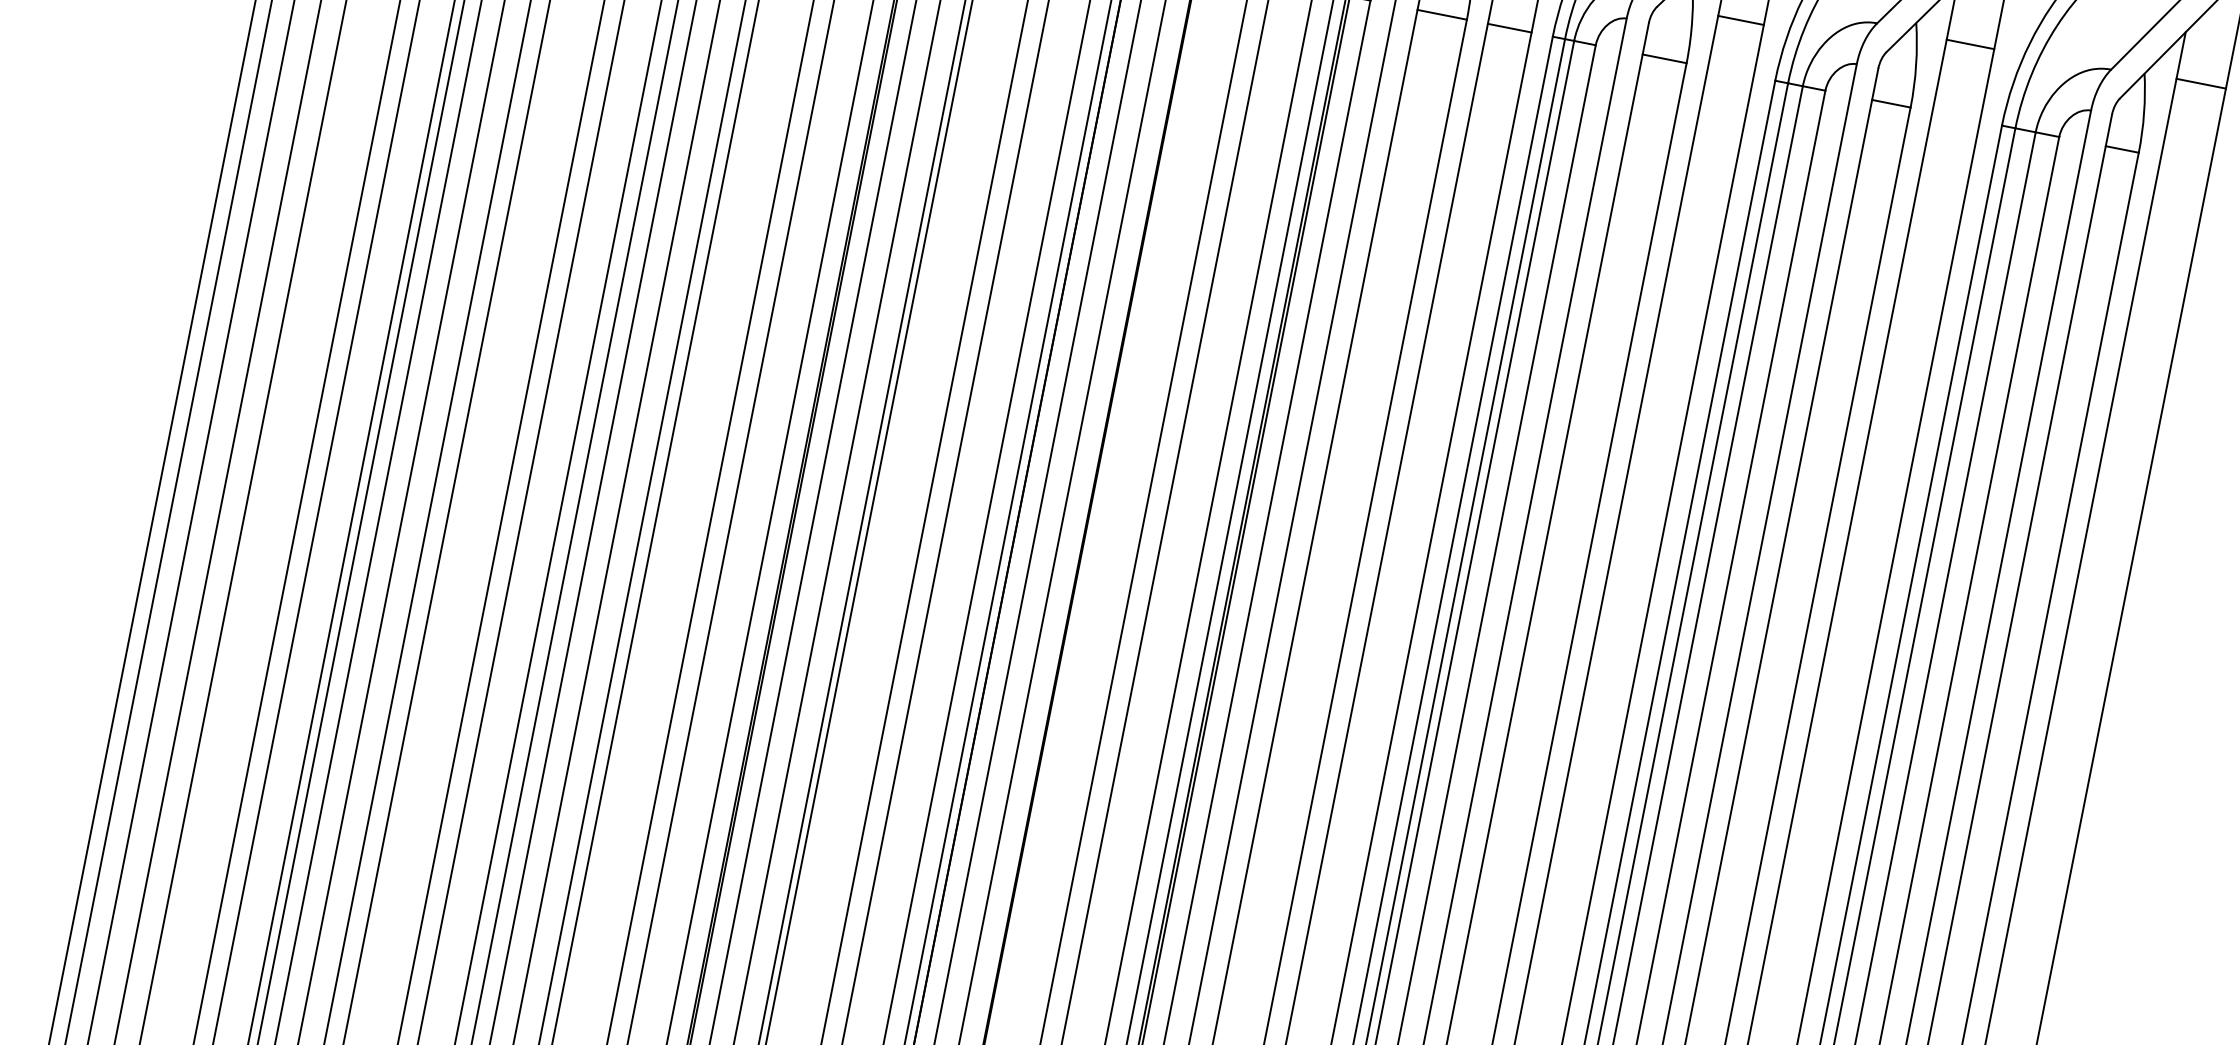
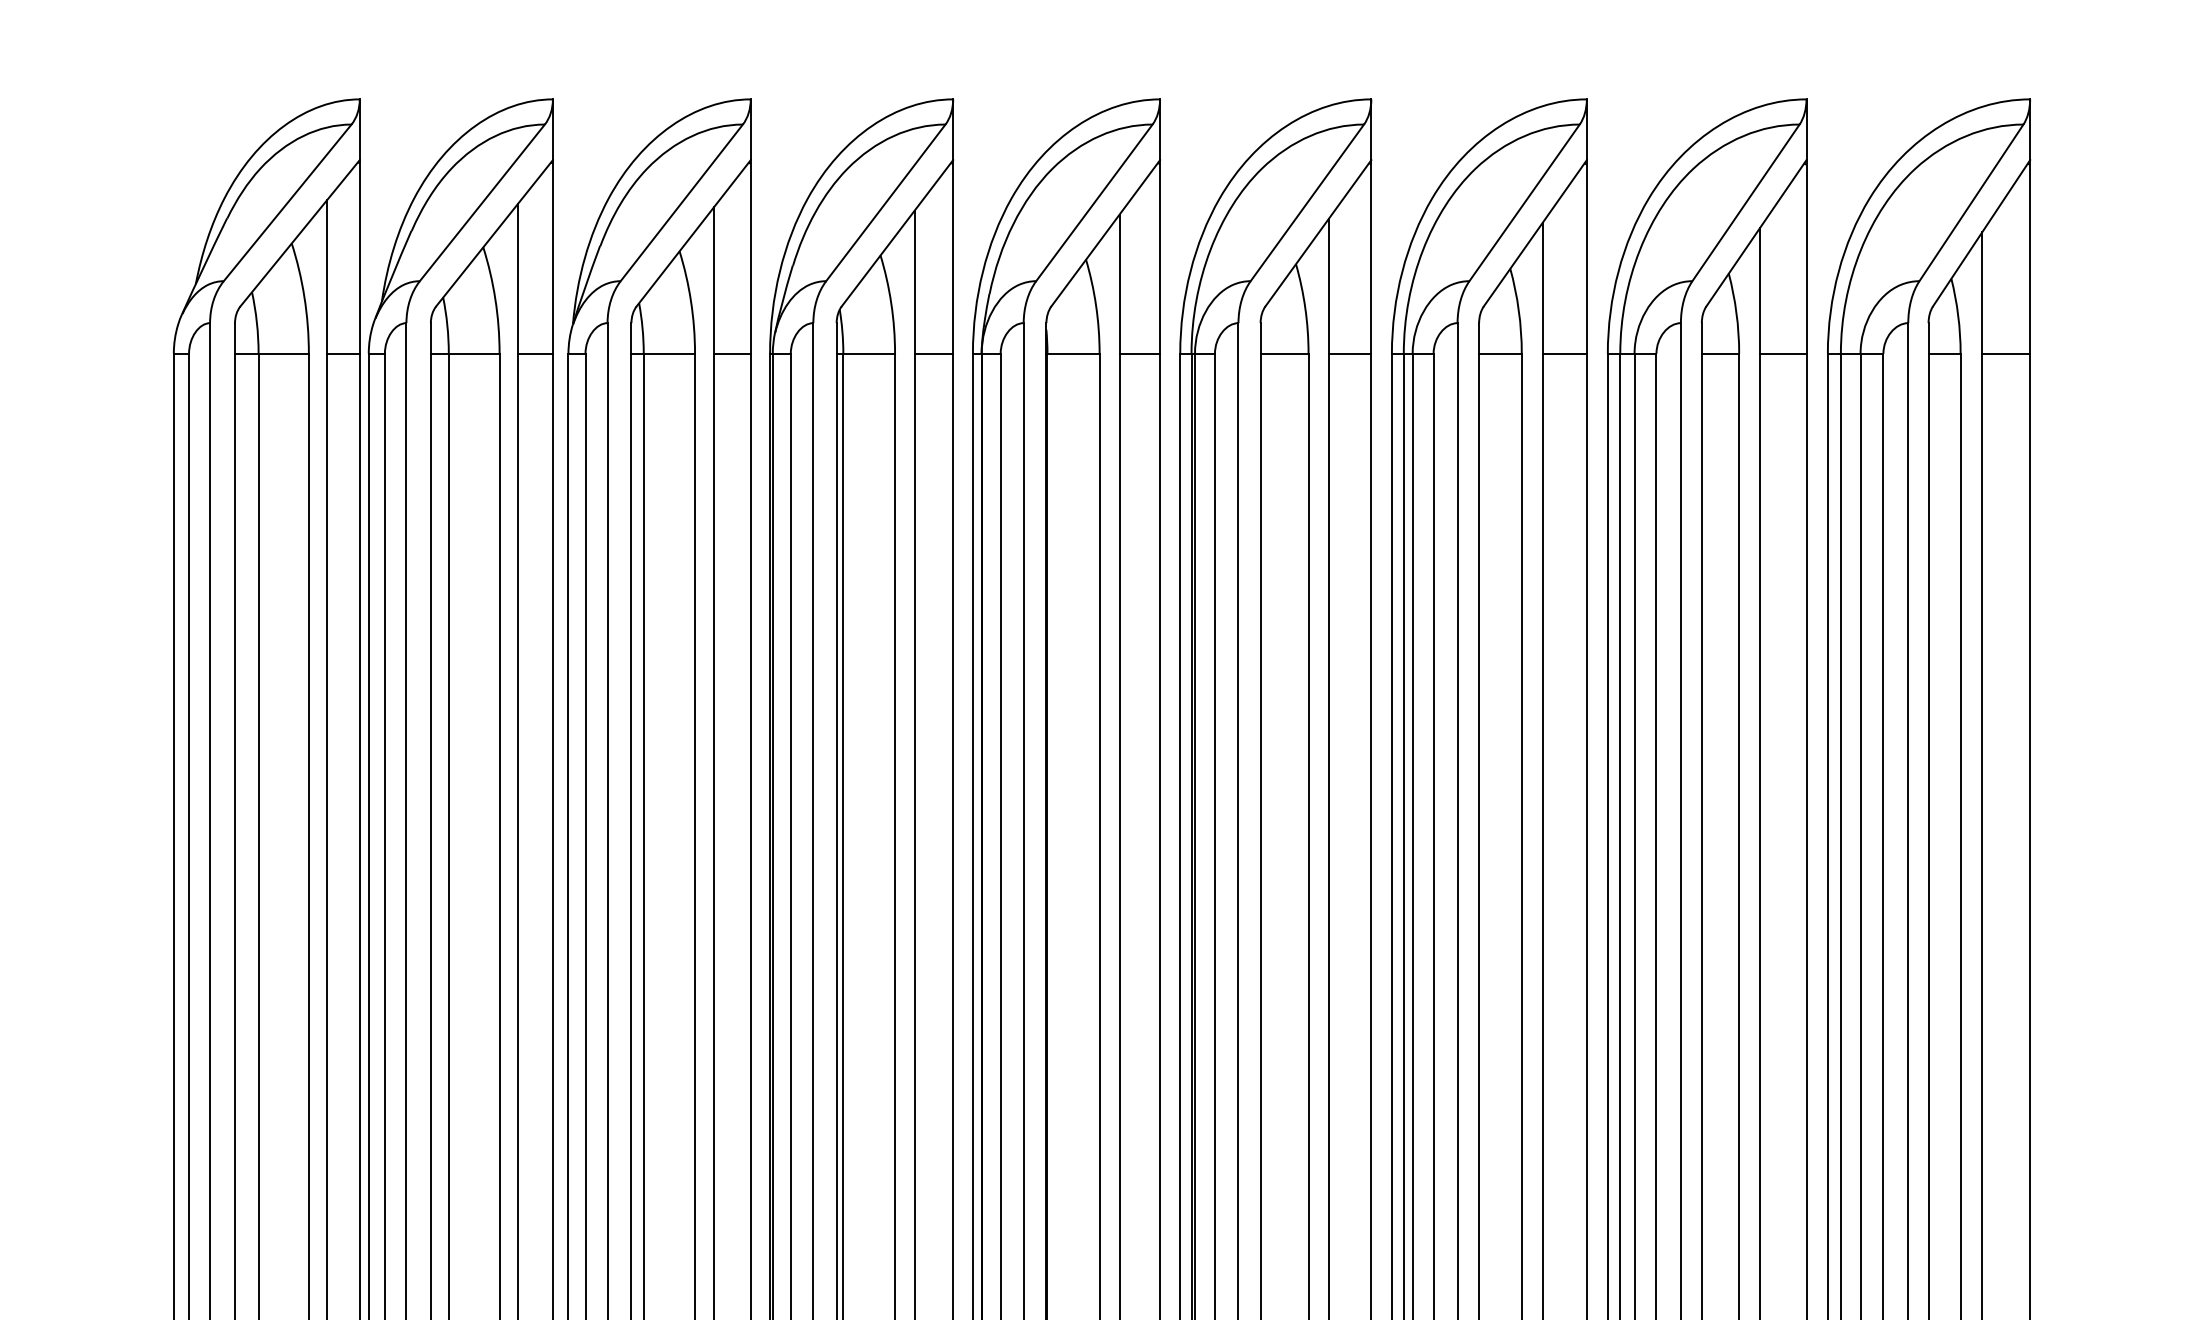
line: (1740, 20) -> (1564, 353), moved
line: (1970, 44) -> (1783, 353), moved
line: (2201, 83) -> (2006, 353), moved

